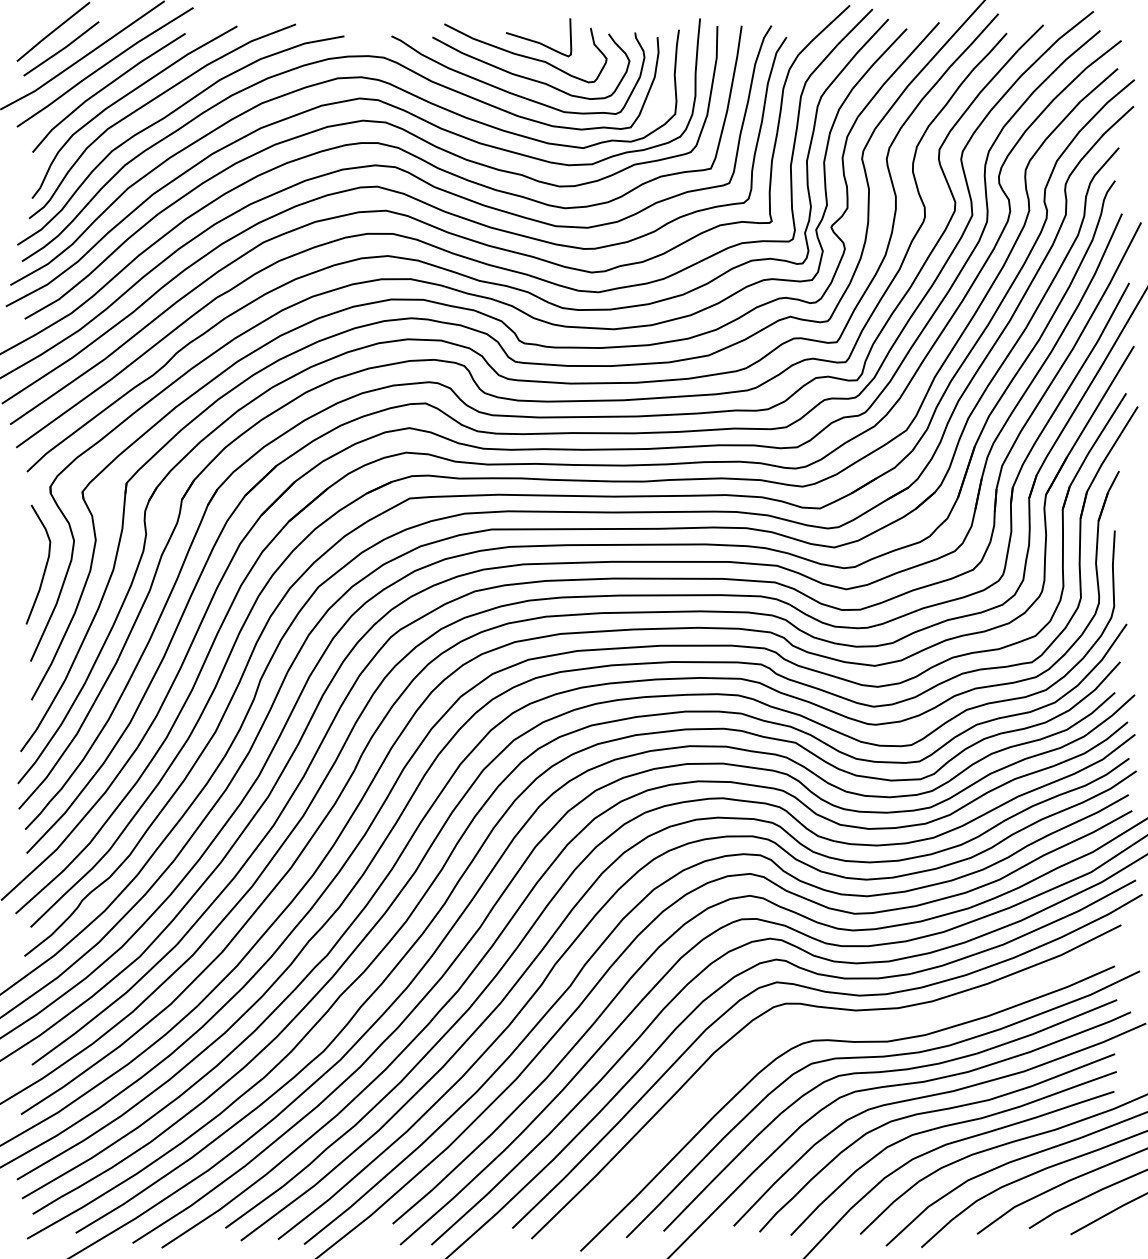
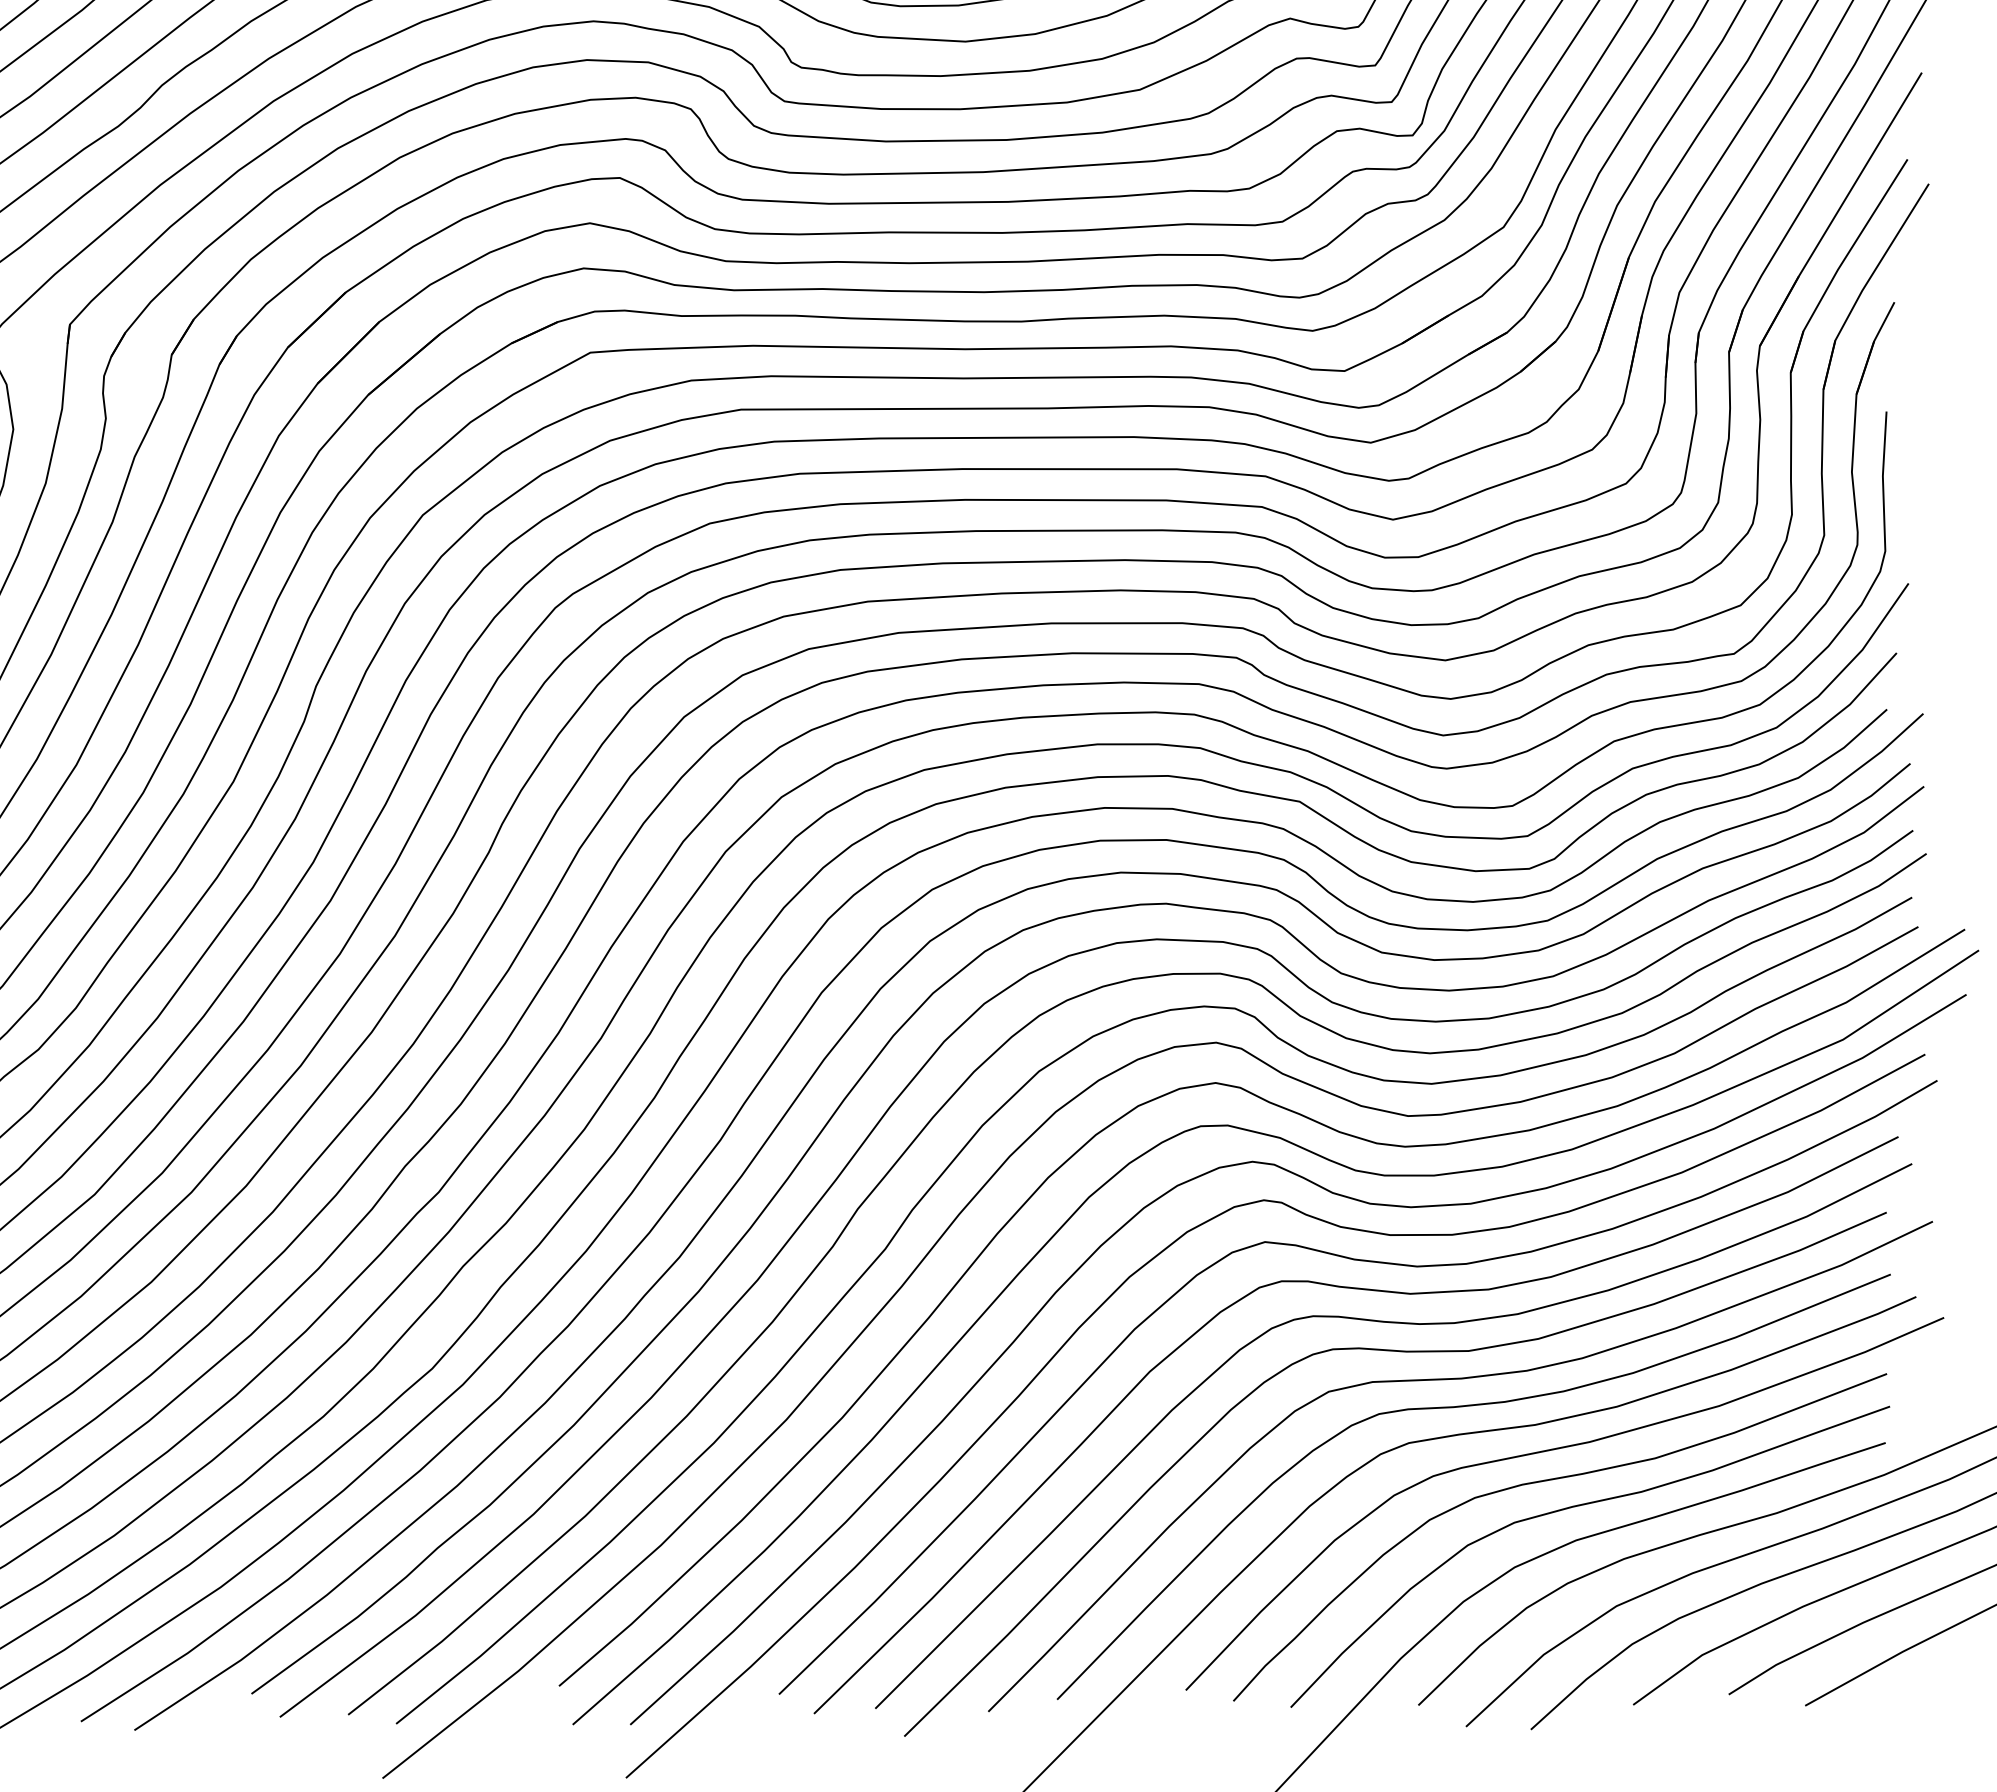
curve: (848, 1027) -> (1396, 1325), added

